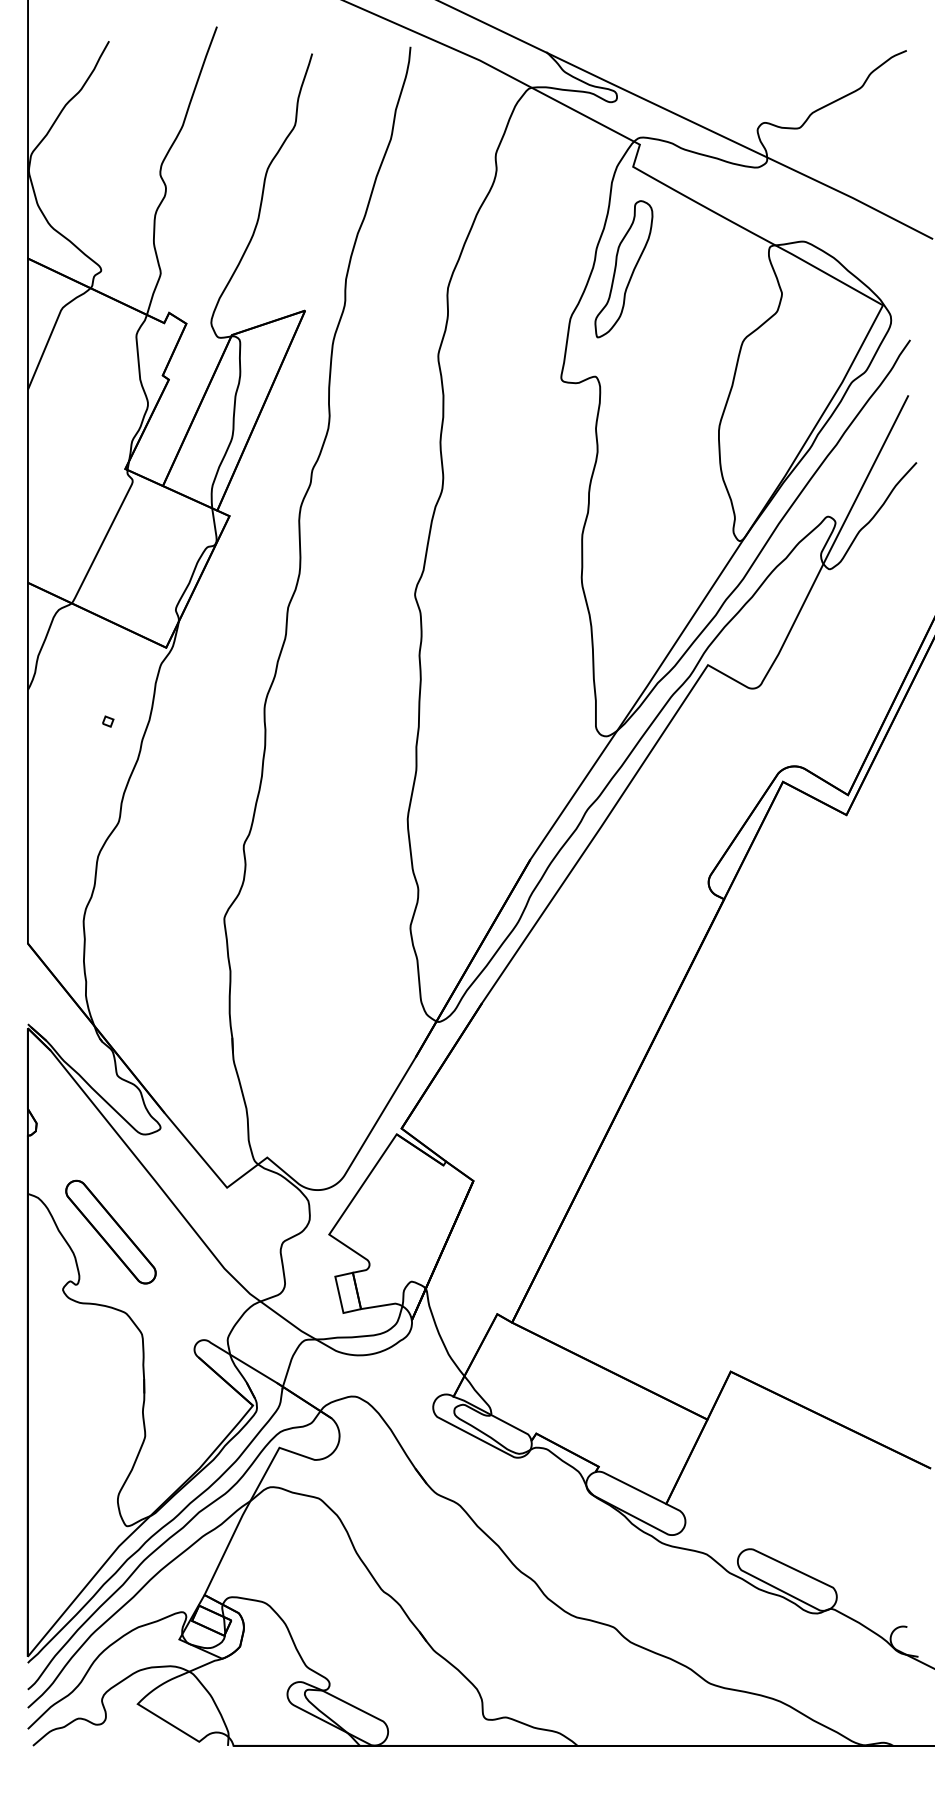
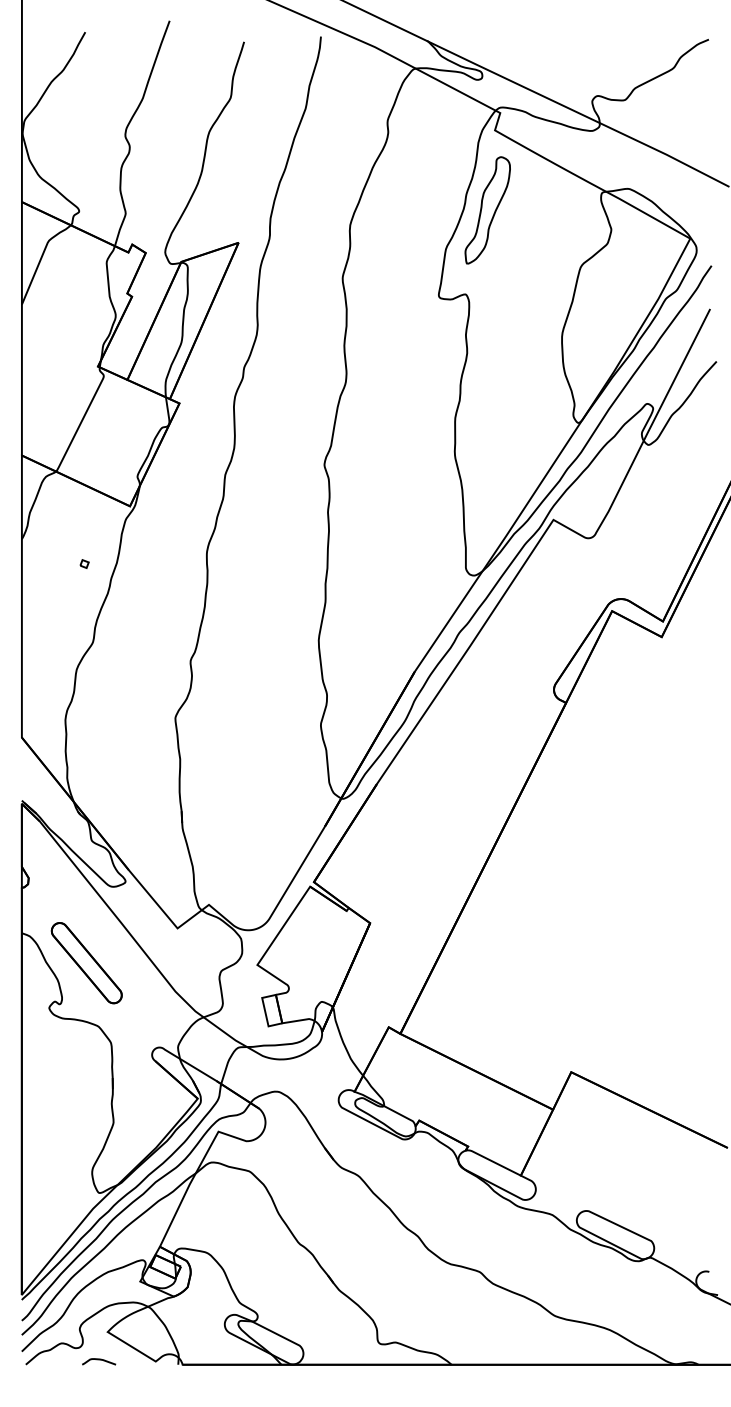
curve: (127, 1740) -> (99, 1360), added

